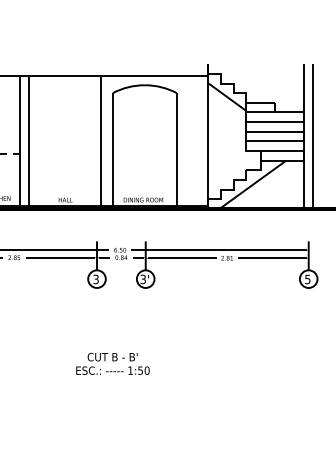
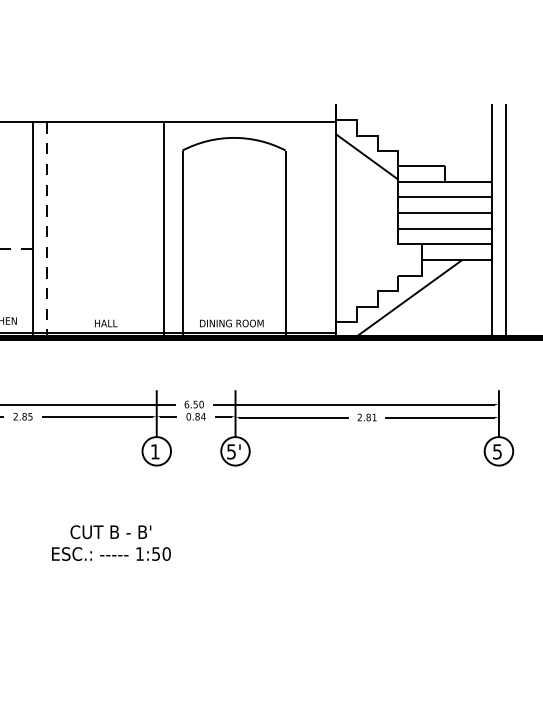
line: (28, 142) -> (46, 230), solid -> dashed
text: (142, 278) -> (230, 450), 3' -> 5'
text: (95, 279) -> (154, 451), 3 -> 1
text: (112, 363) -> (110, 542), moved

